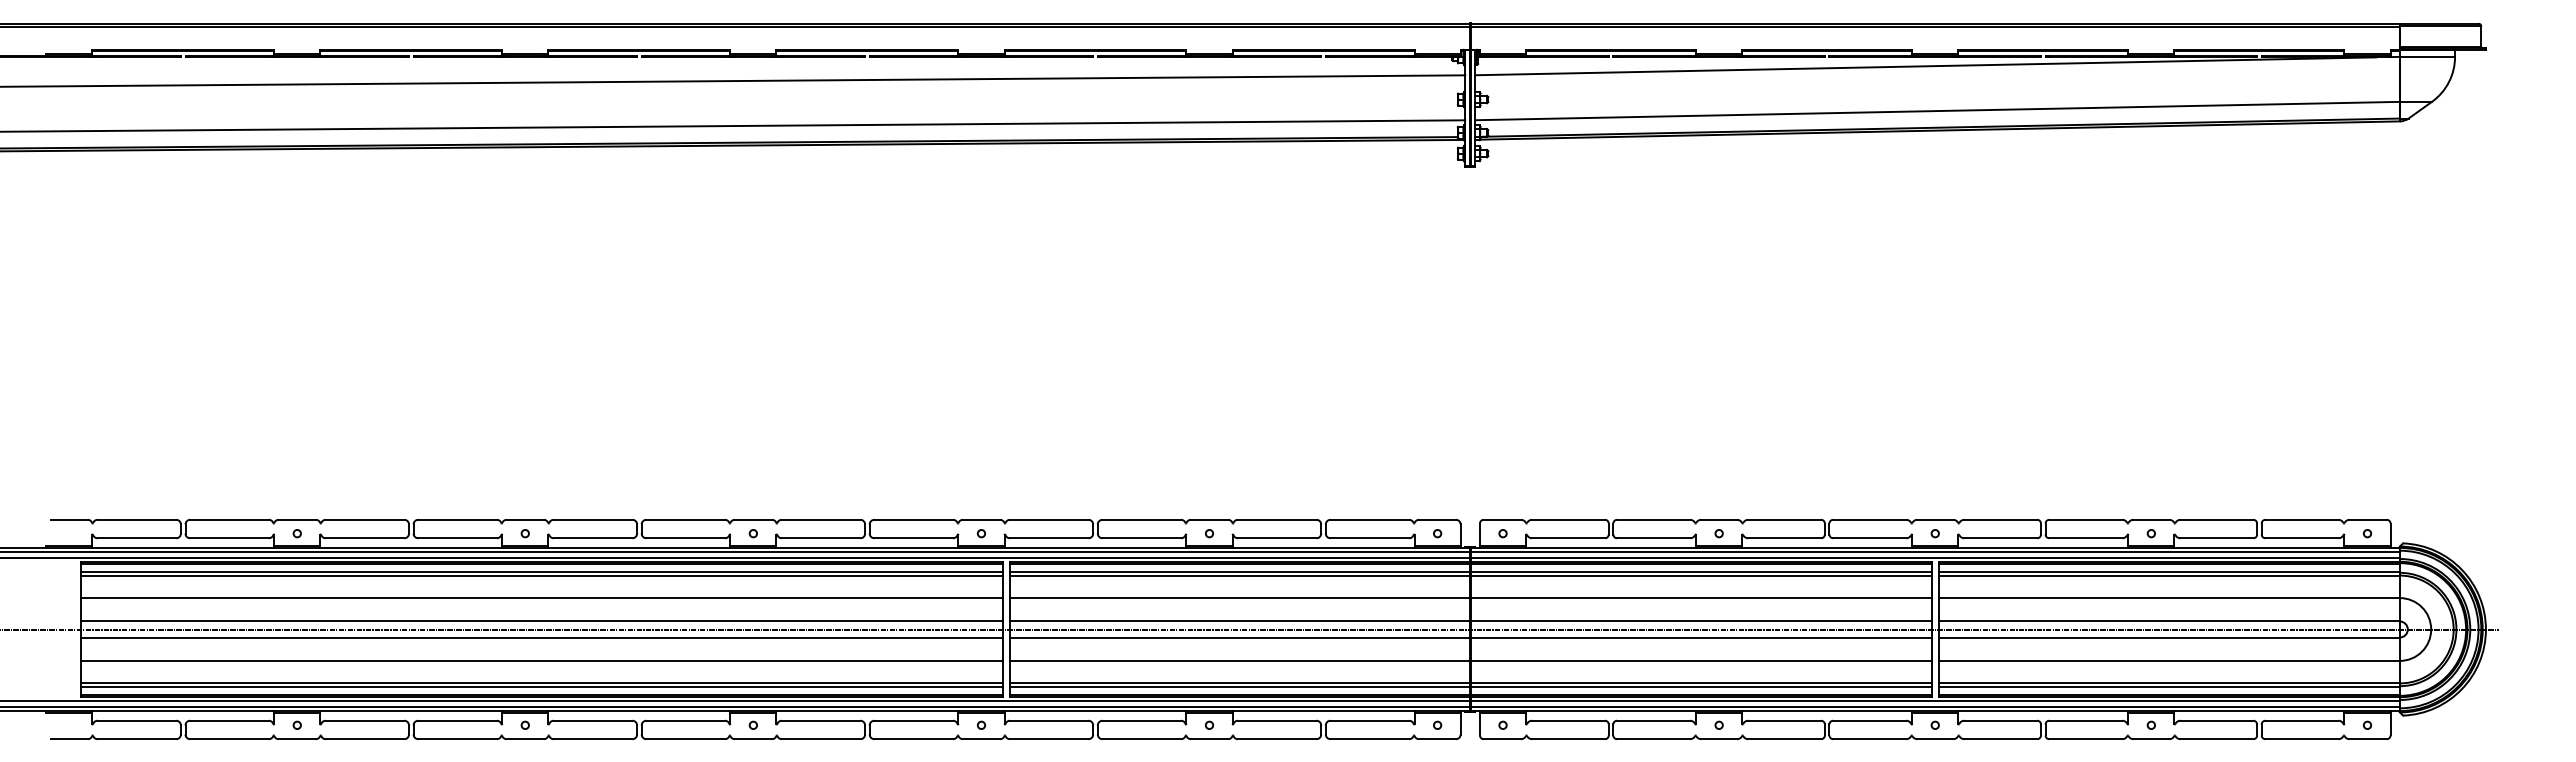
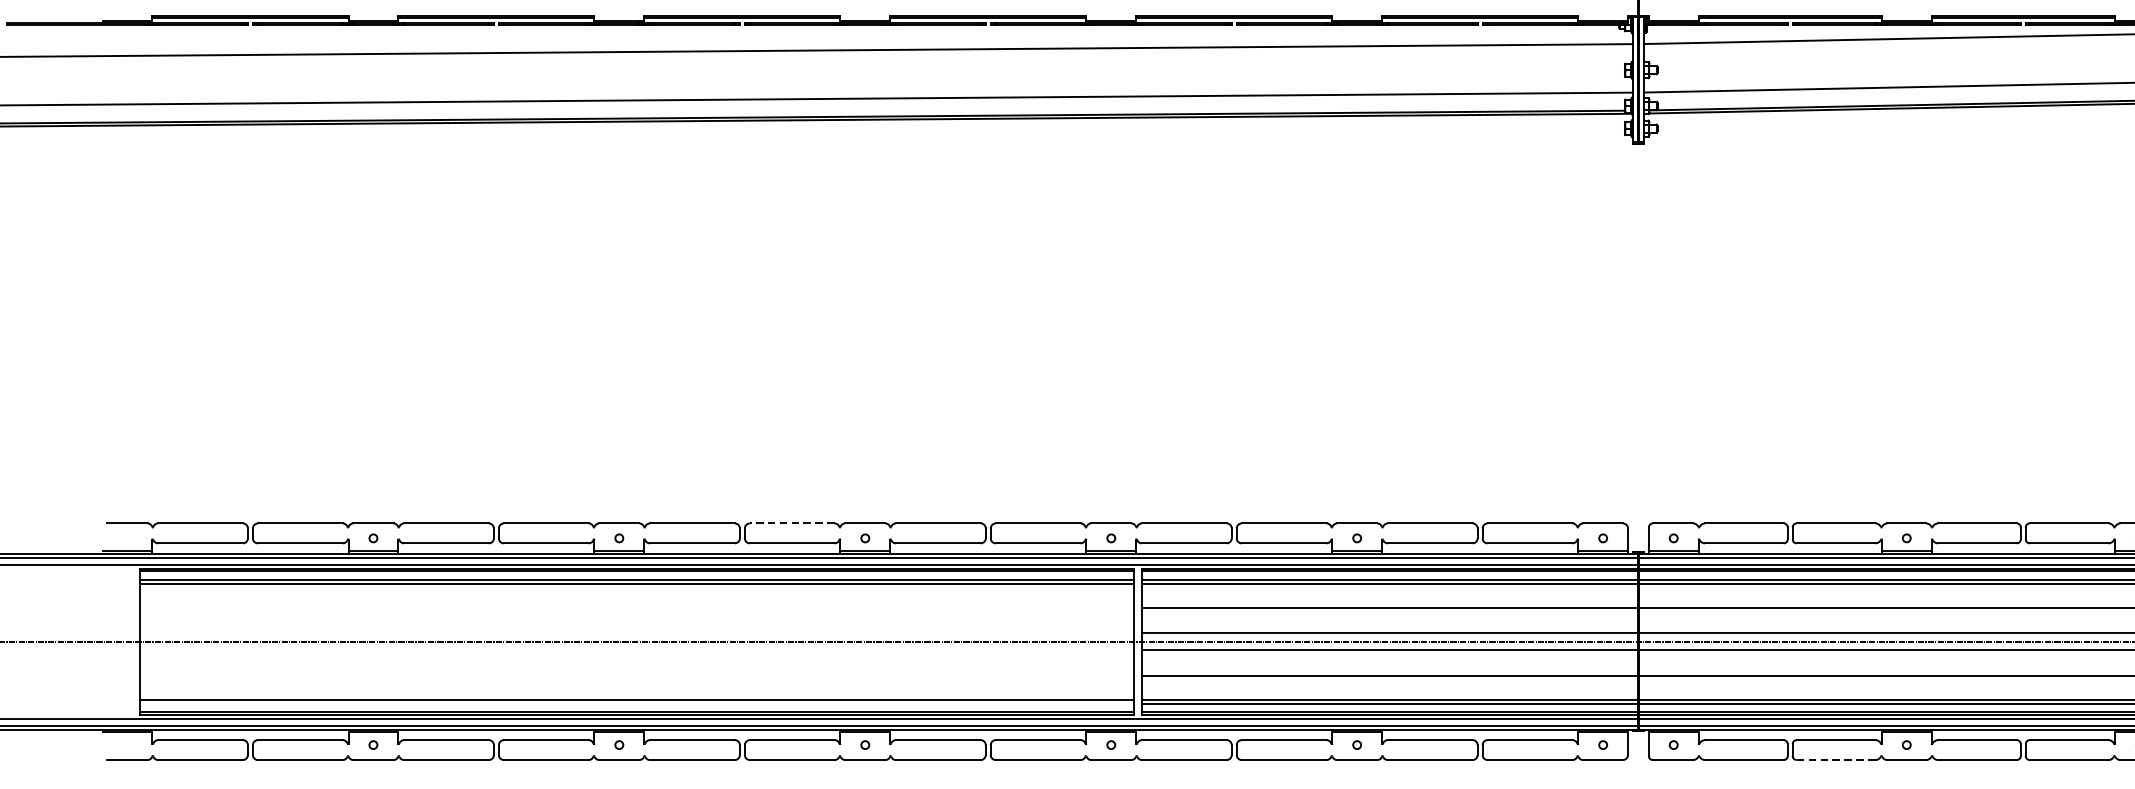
line: (685, 519) -> (792, 523), solid -> dashed
line: (541, 598) -> (636, 608), removed
line: (541, 621) -> (636, 633), removed
line: (541, 637) -> (636, 650), removed
line: (541, 660) -> (636, 675), removed
line: (541, 687) -> (636, 704), removed
line: (1653, 739) -> (1835, 760), solid -> dashed

